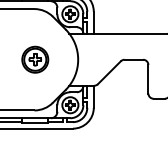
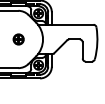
part: (34, 59) -> (18, 39), size x0.7

